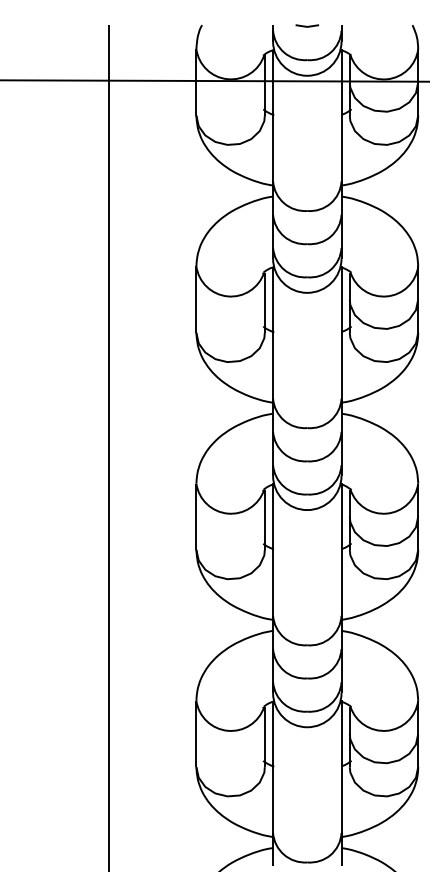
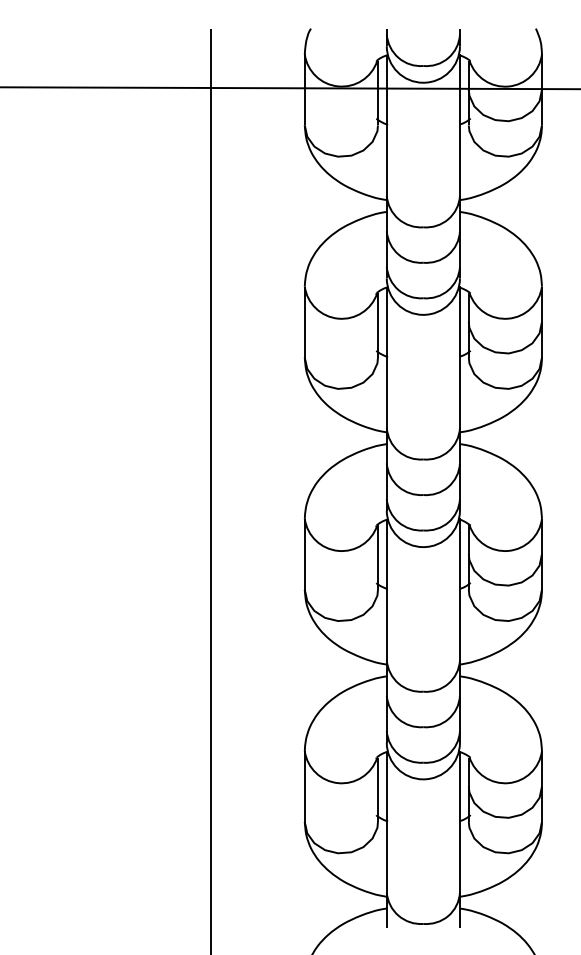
curve: (306, 25) -> (422, 29), removed

